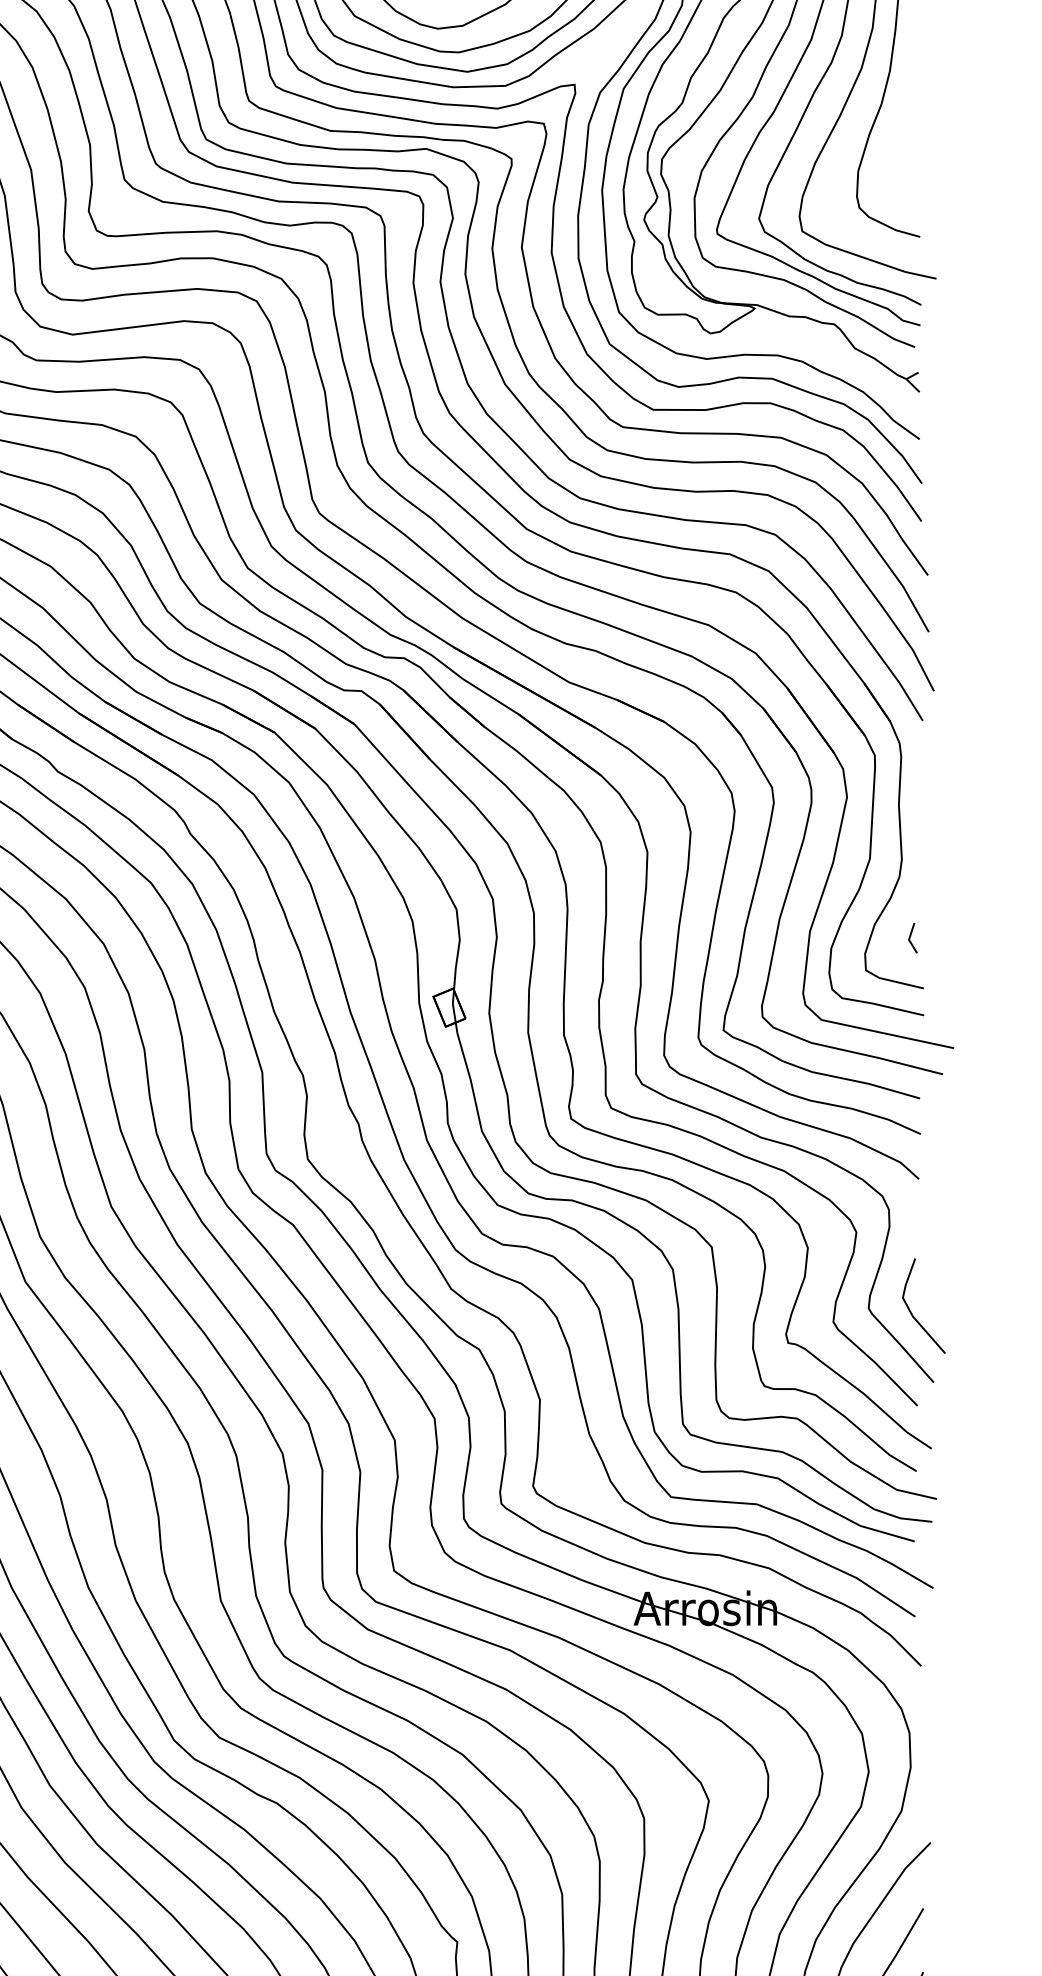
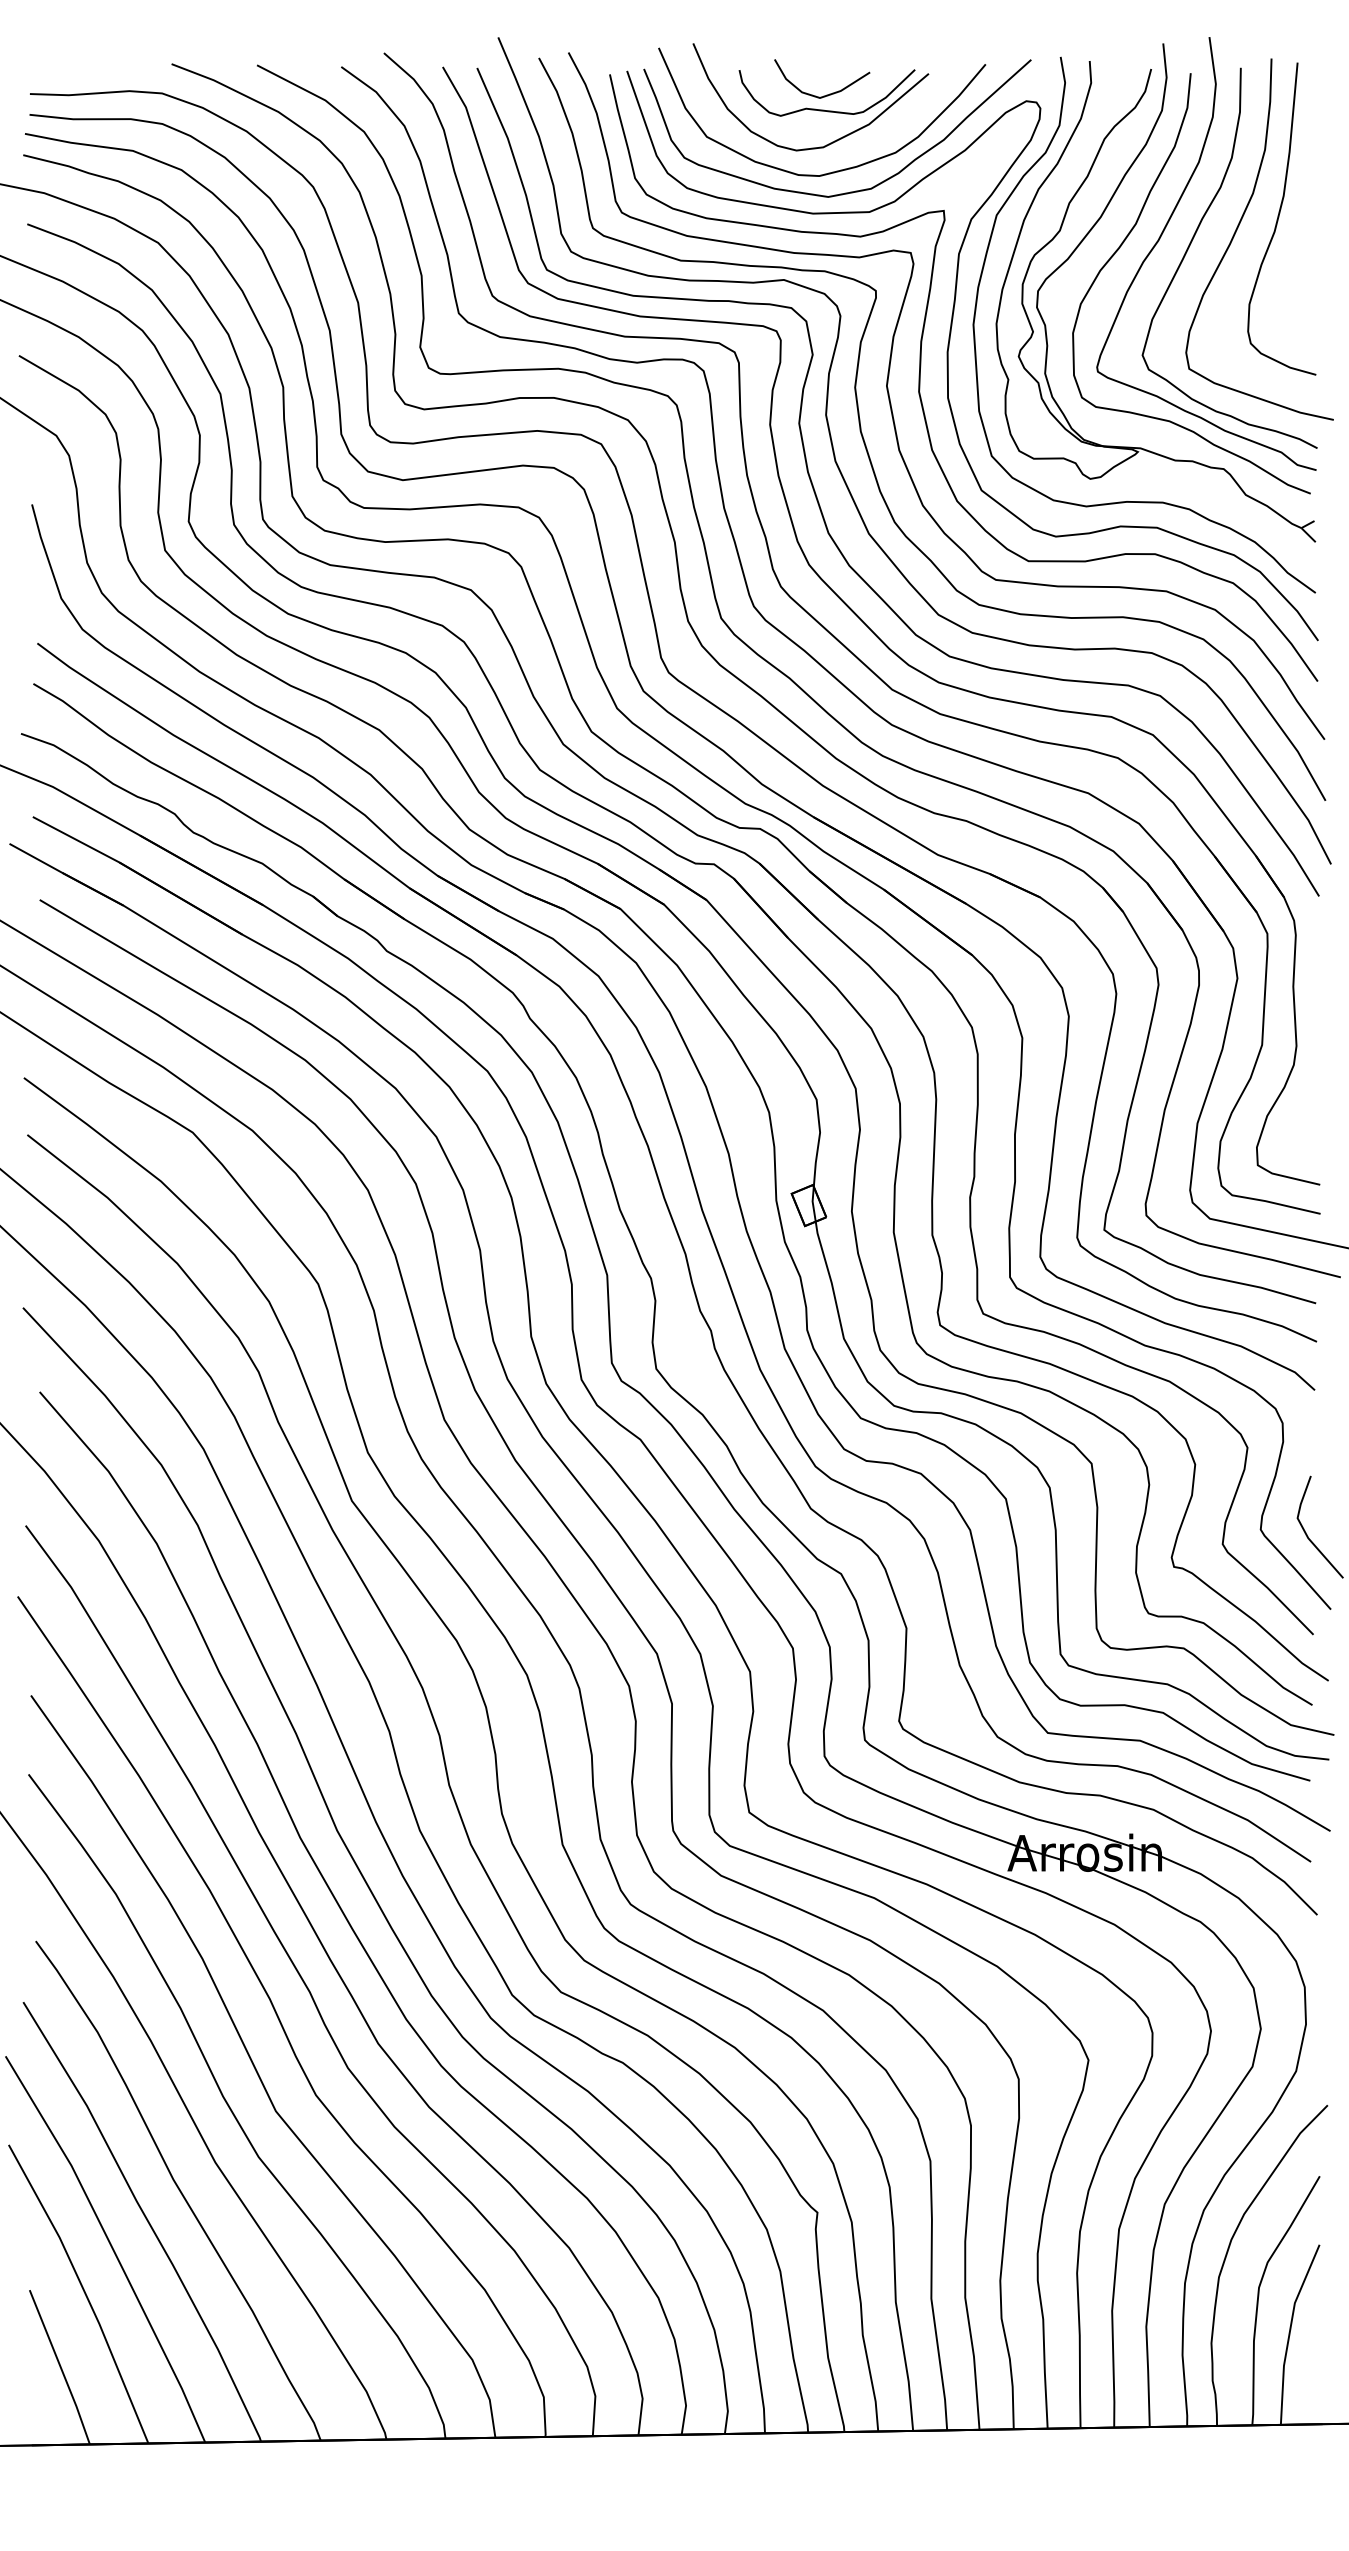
part: (913, 938) -> (1308, 1130), removed

